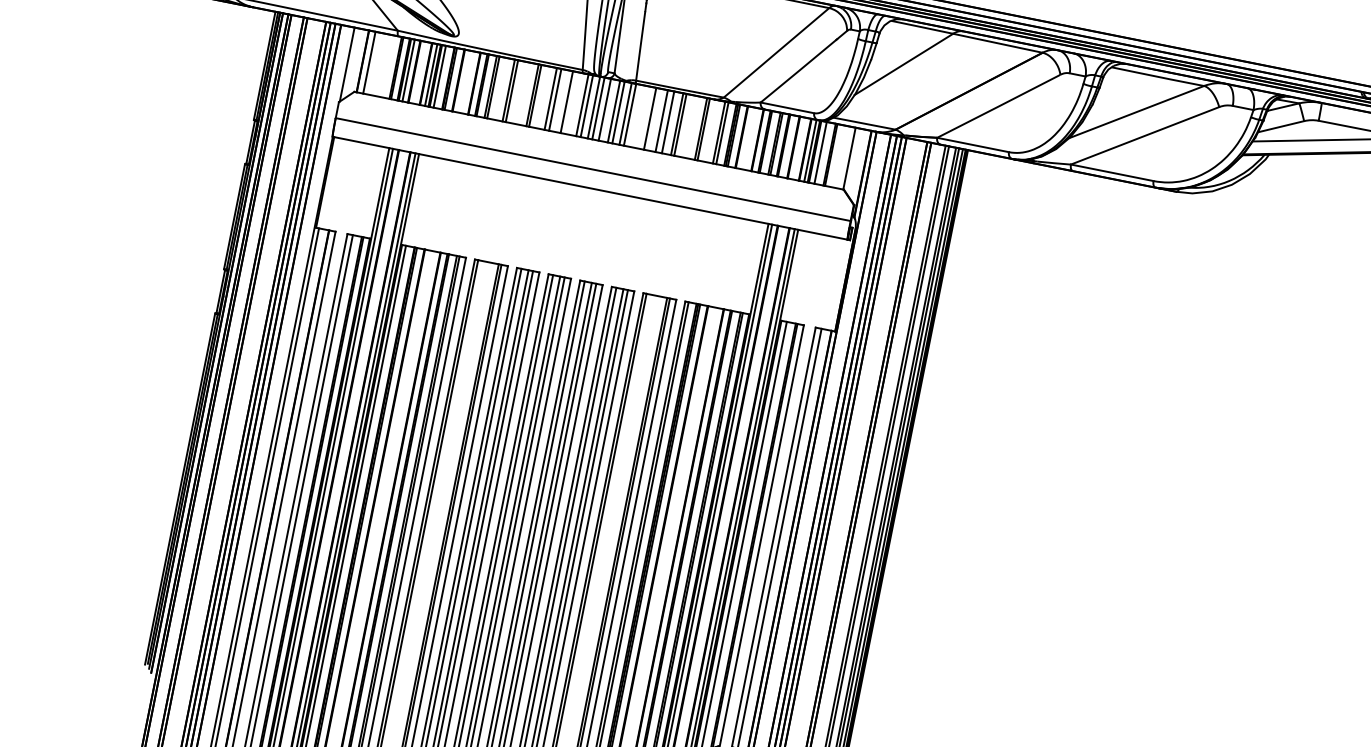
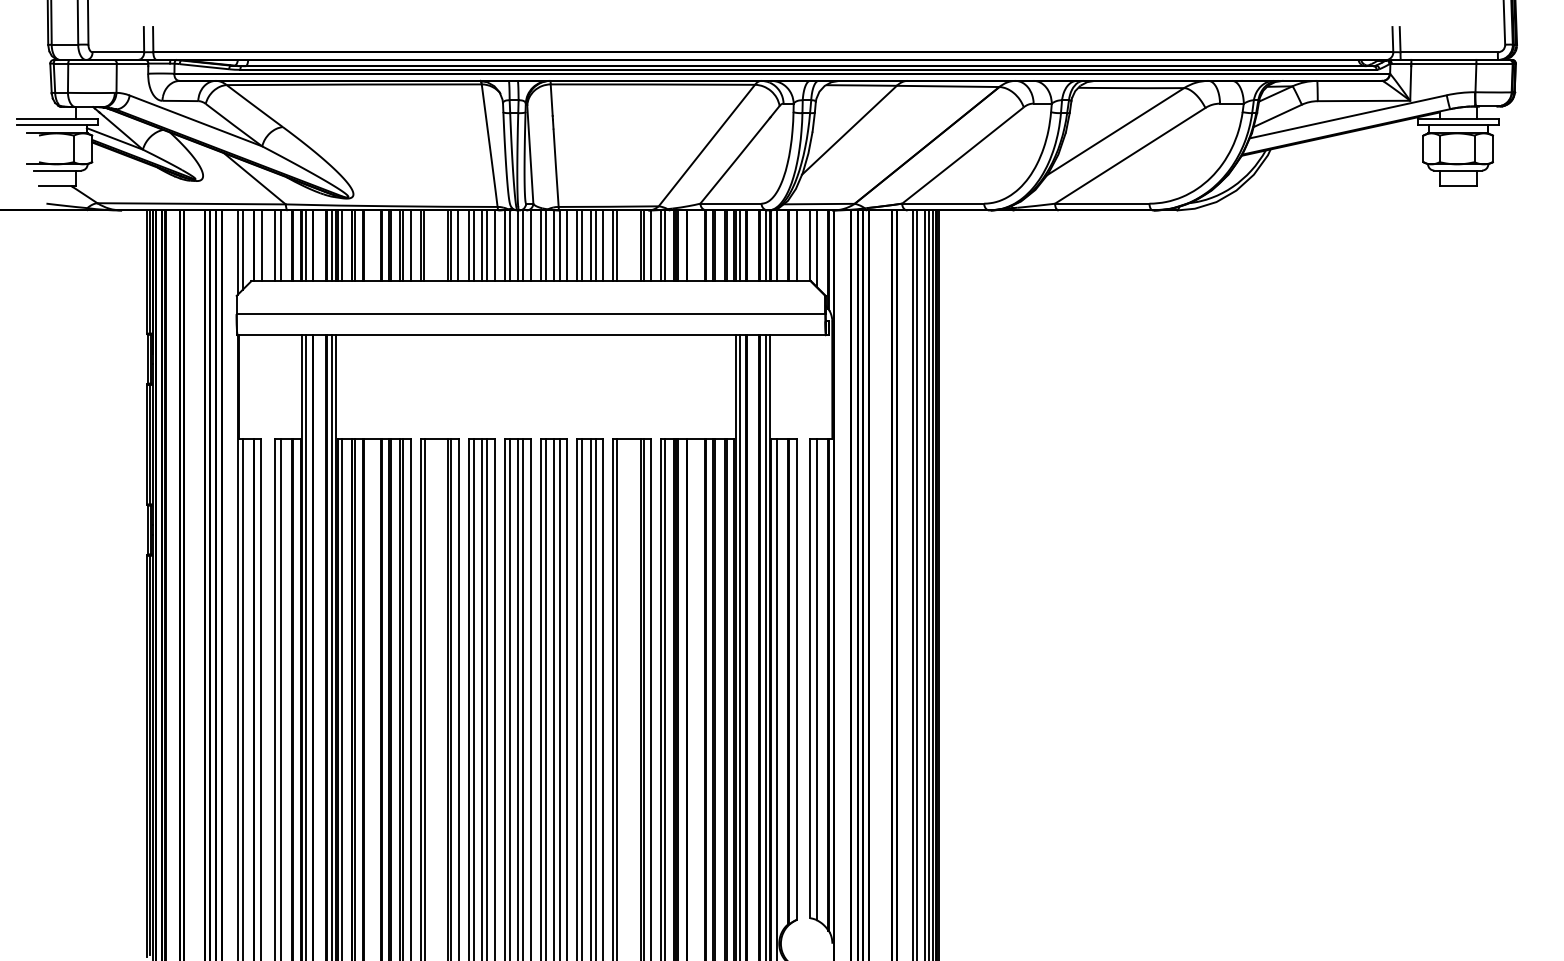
line: (351, 63) -> (242, 250), added
line: (381, 64) -> (275, 245), added
line: (386, 65) -> (281, 245), added
line: (499, 88) -> (410, 245), added
line: (541, 96) -> (458, 245), added
line: (562, 101) -> (482, 245), added
line: (573, 103) -> (494, 245), added
line: (636, 115) -> (566, 245), added
line: (645, 117) -> (577, 245), added
line: (657, 119) -> (590, 245), added
line: (710, 130) -> (651, 245), added
line: (787, 145) -> (739, 245), added
line: (837, 155) -> (796, 245), added
line: (855, 162) -> (817, 248), added

